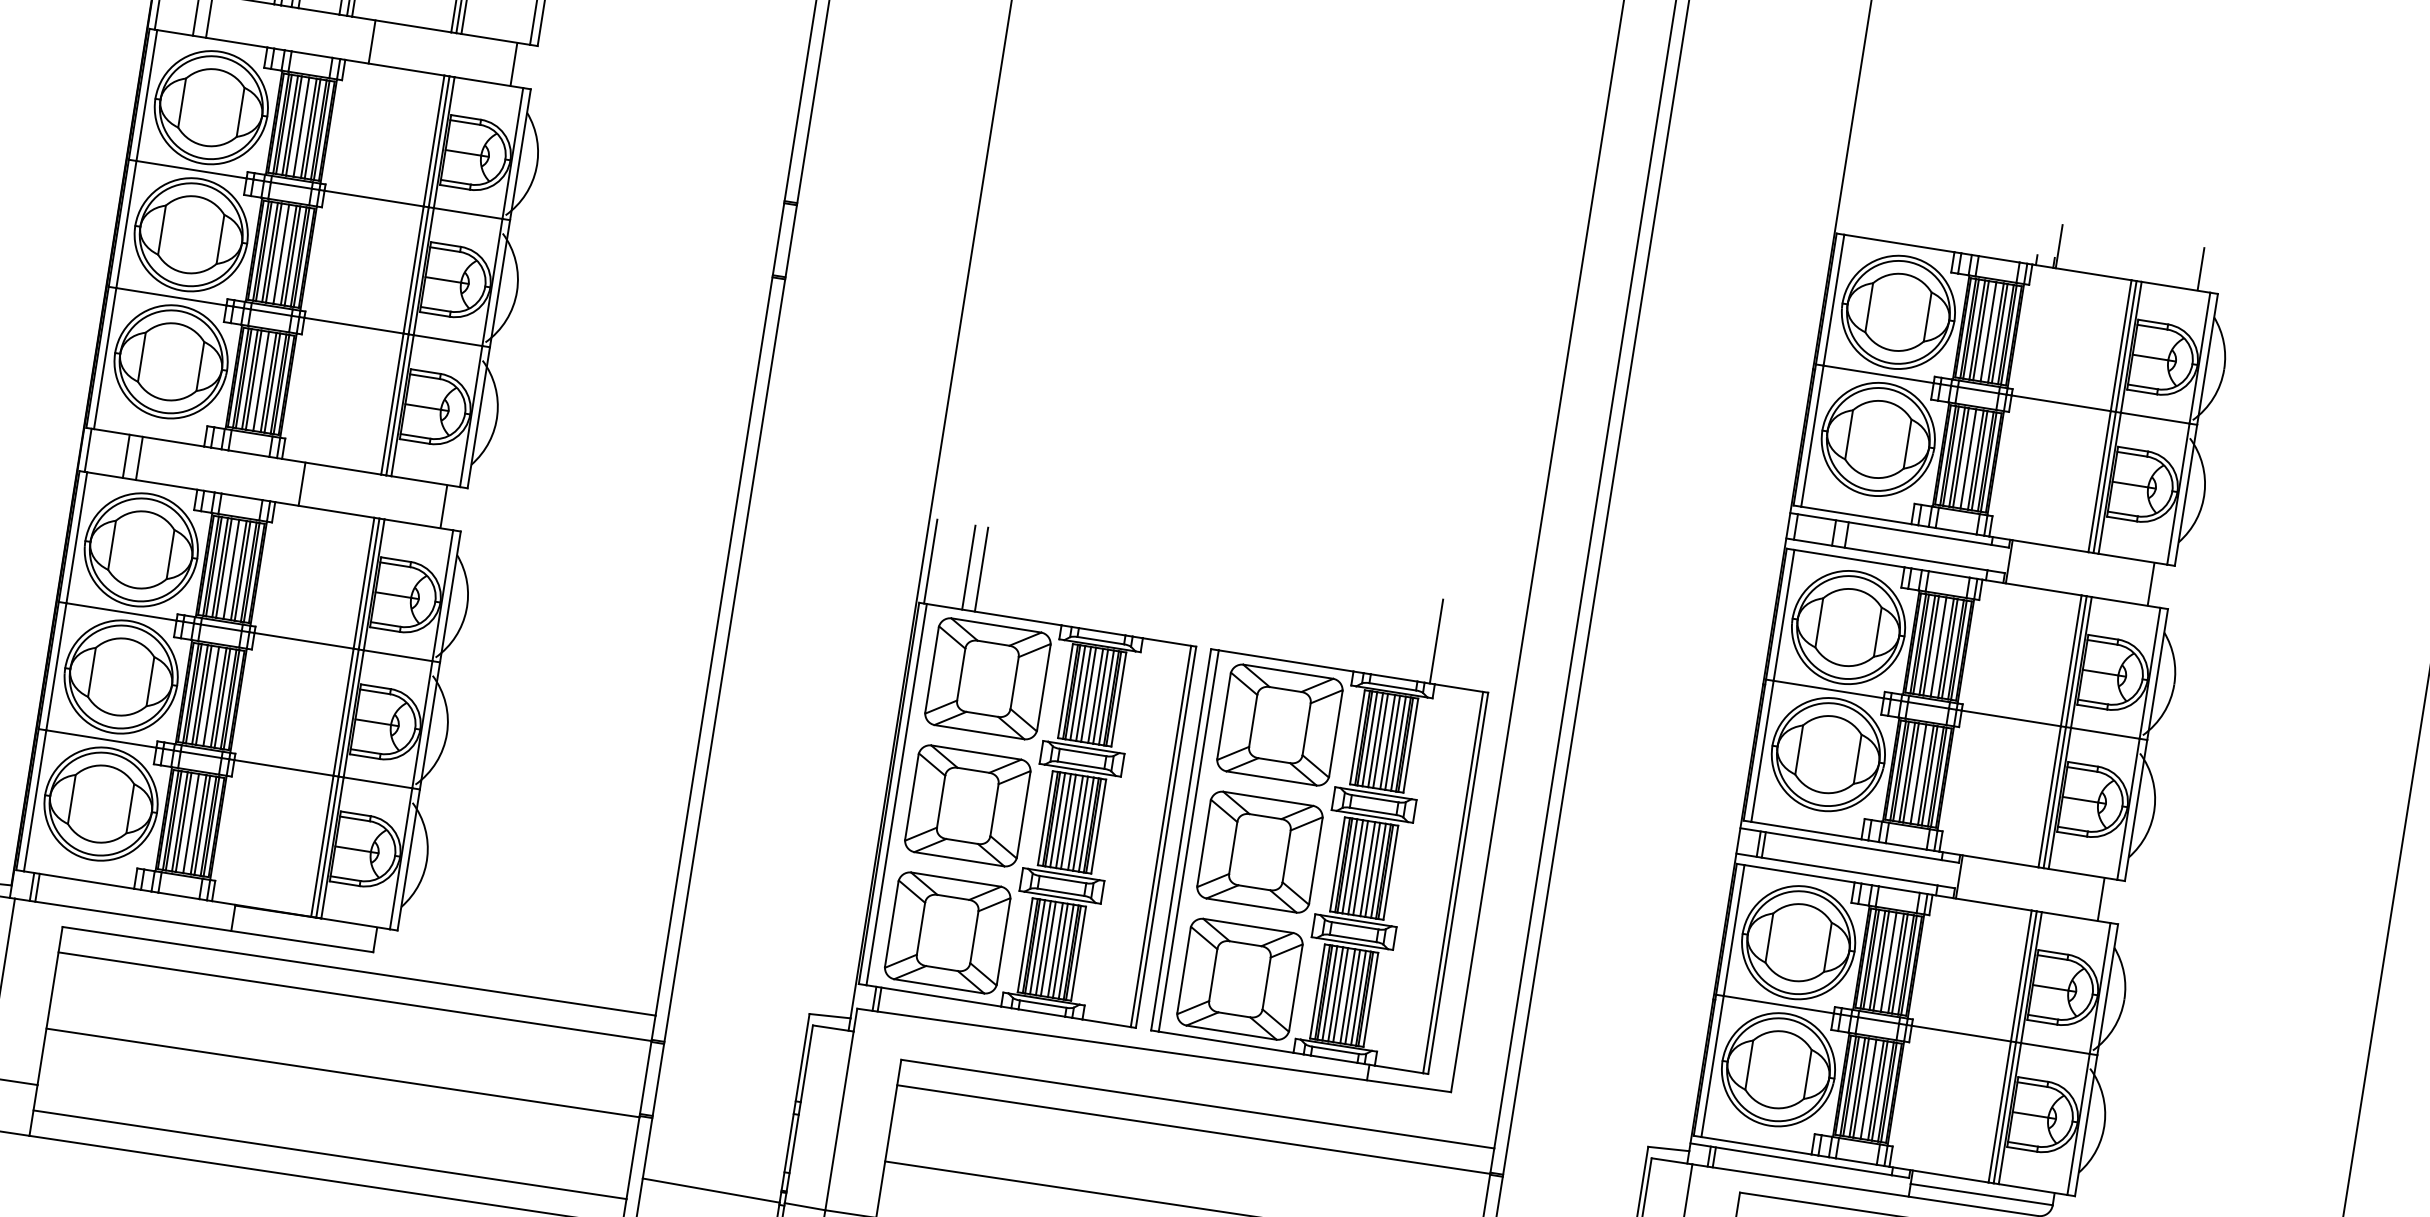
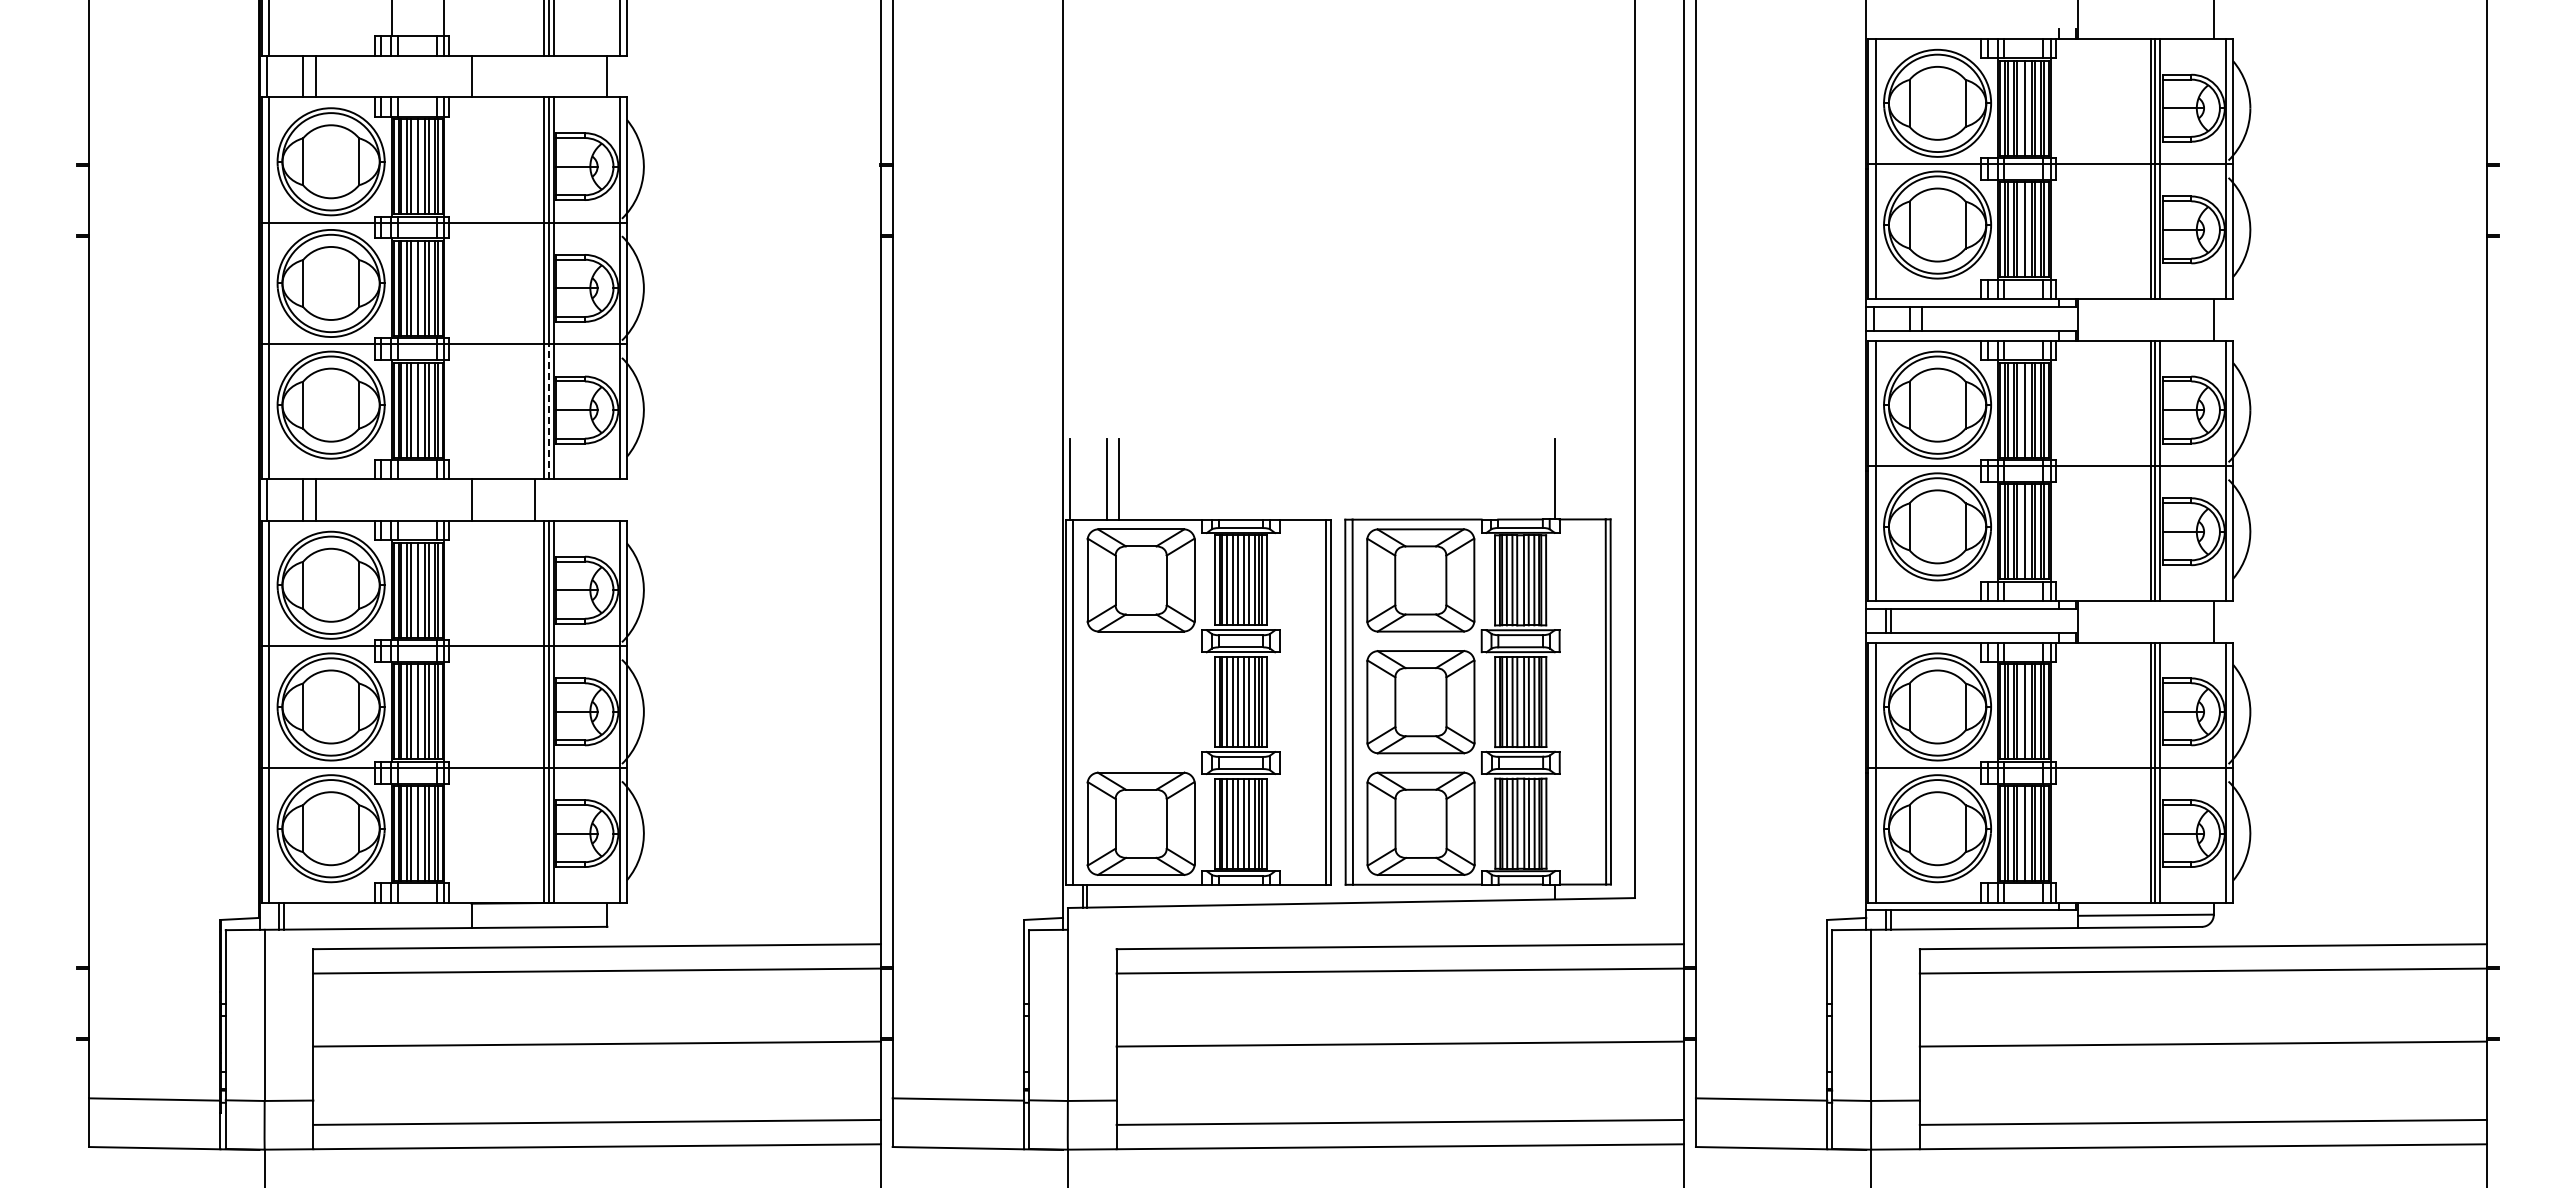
line: (397, 404) -> (548, 411), solid -> dashed
line: (444, 506) -> (535, 499), moved
part: (967, 806) -> (1140, 702), removed

